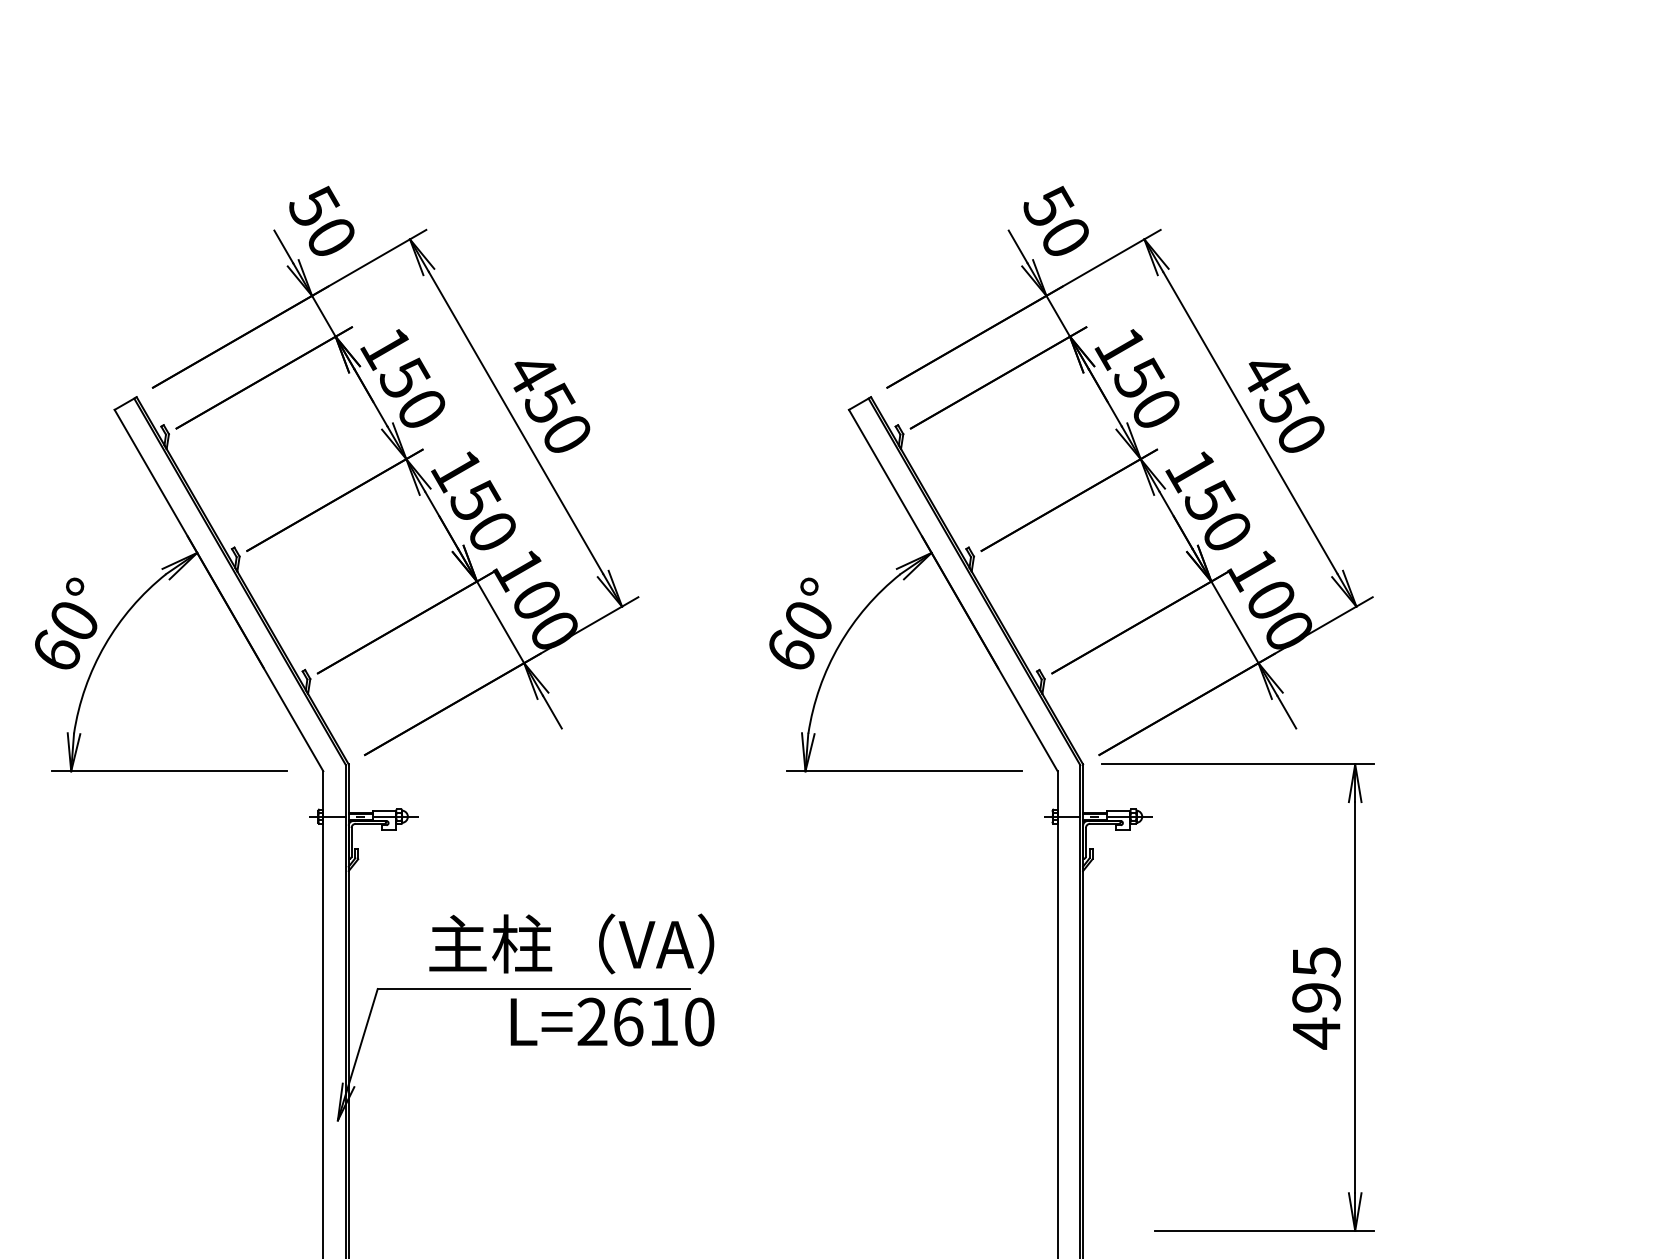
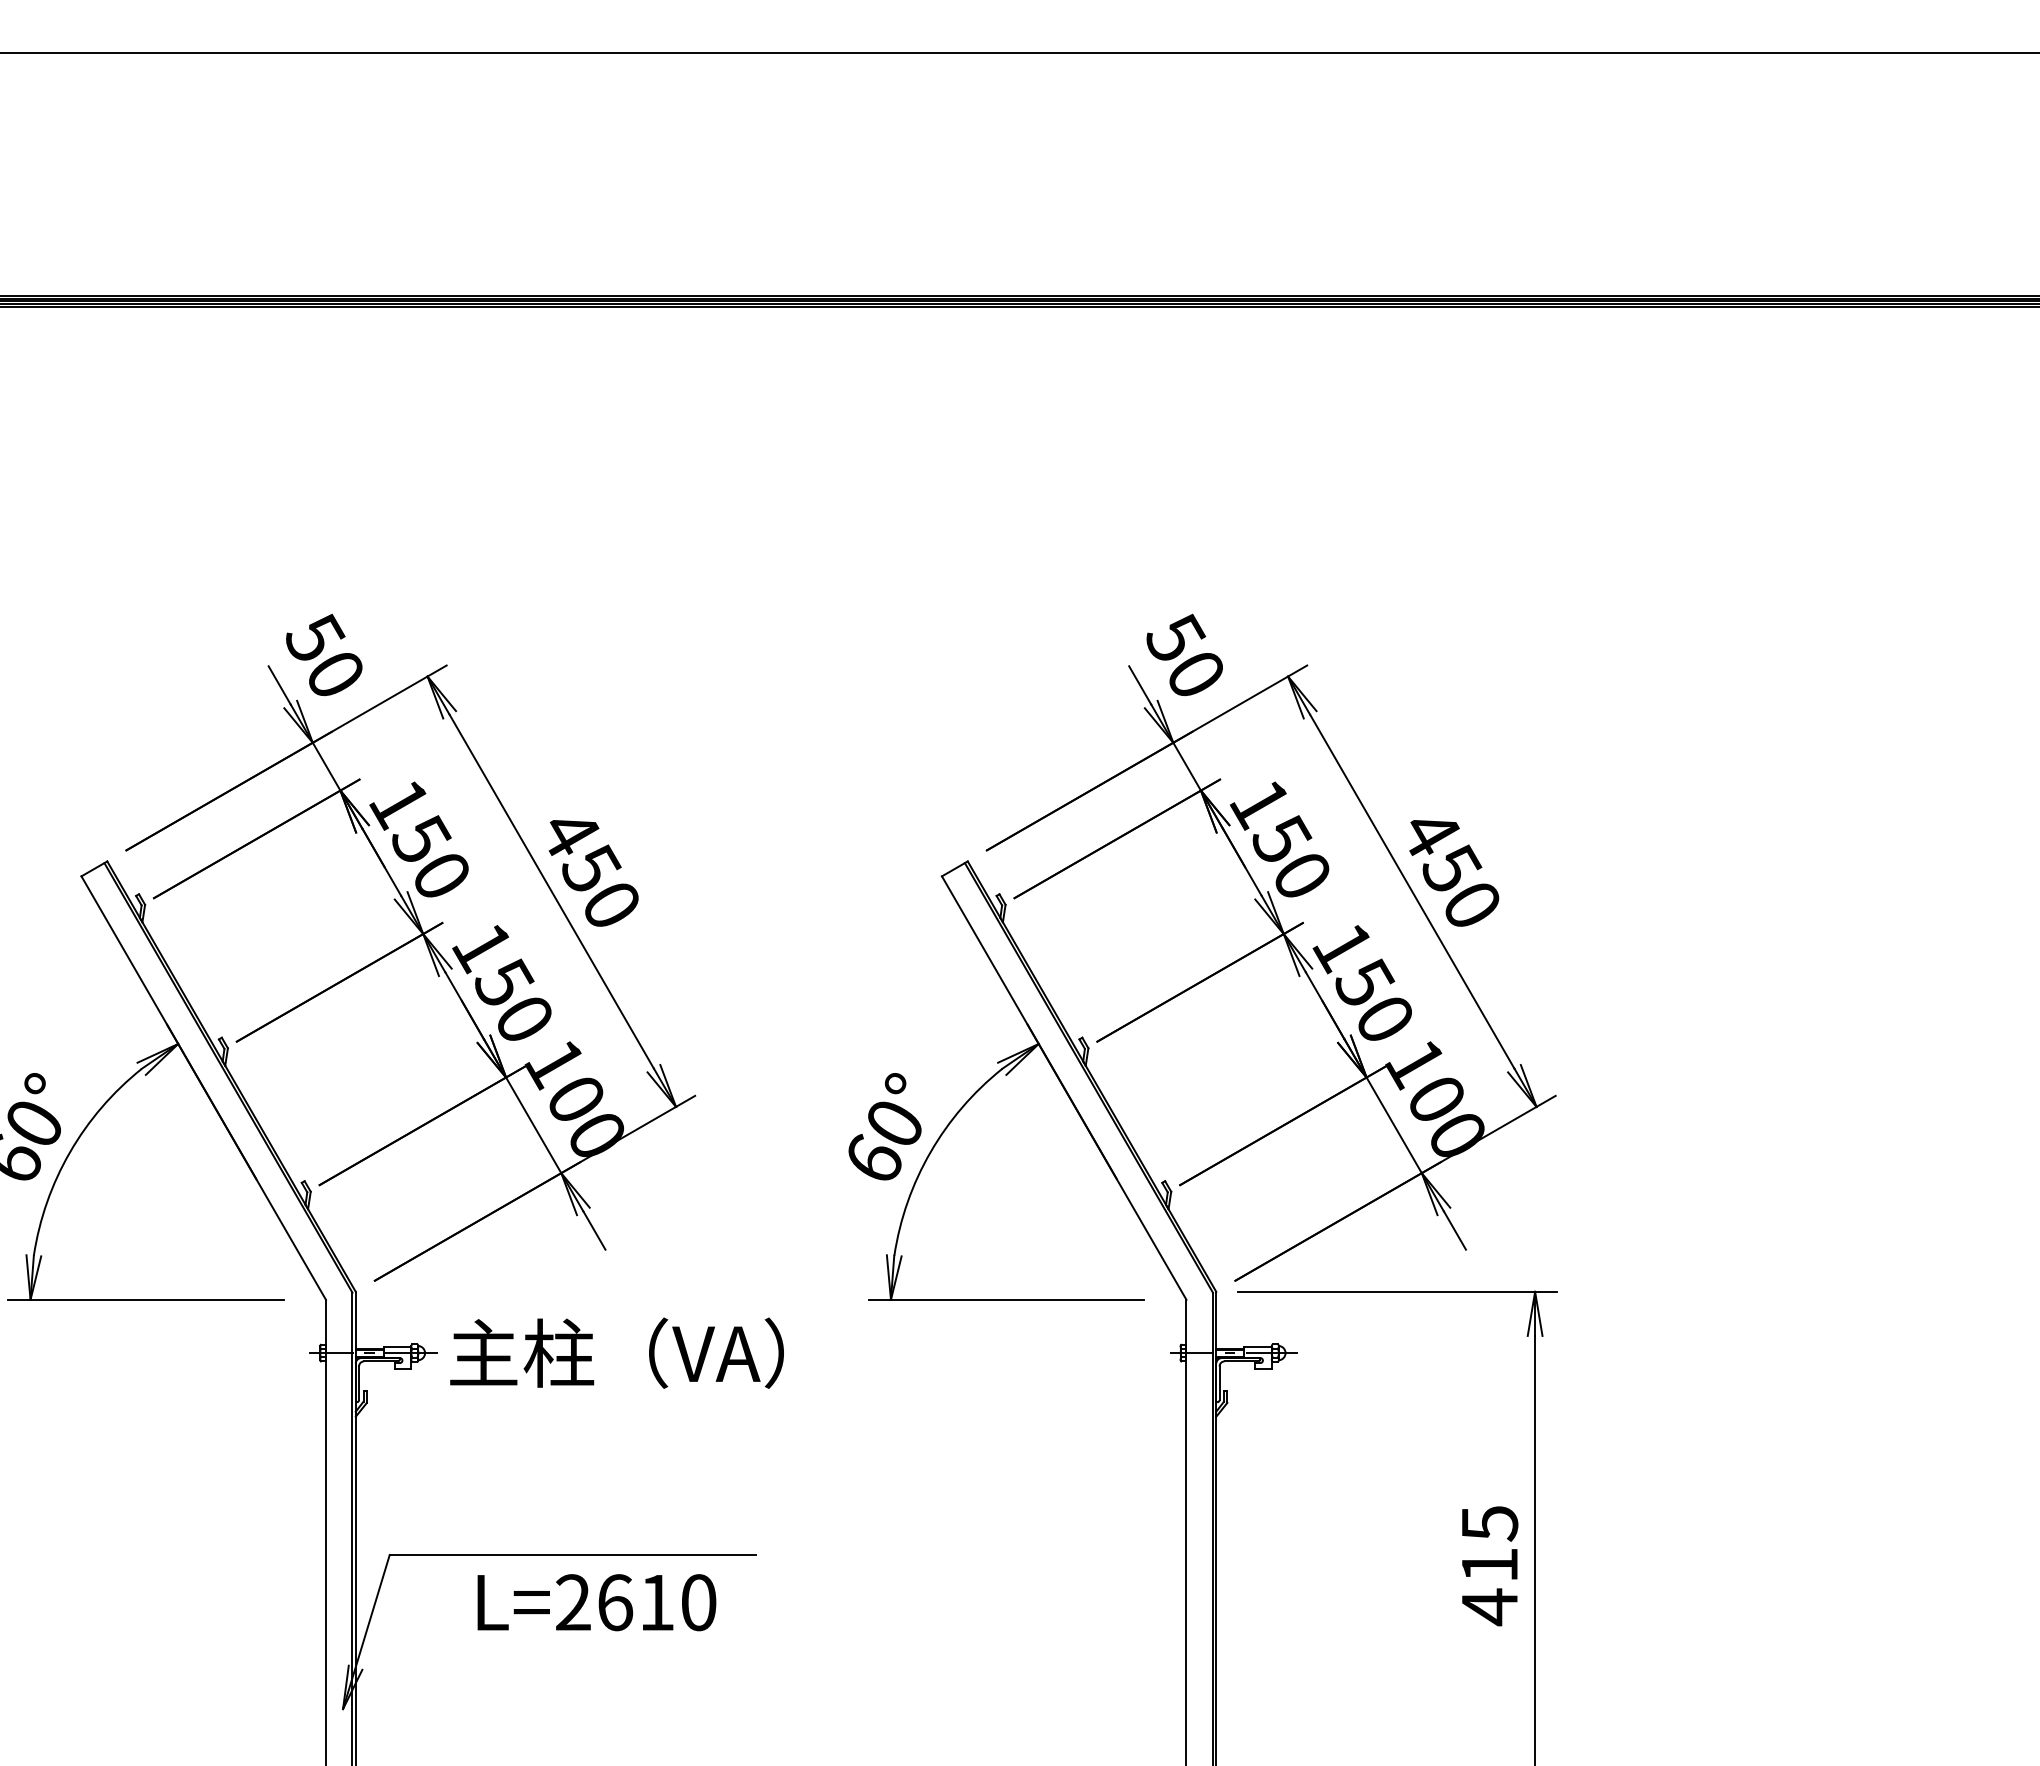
text: (571, 943) -> (616, 1352), moved
text: (1316, 997) -> (1489, 1565), 495 -> 415
text: (612, 1021) -> (596, 1602), moved

